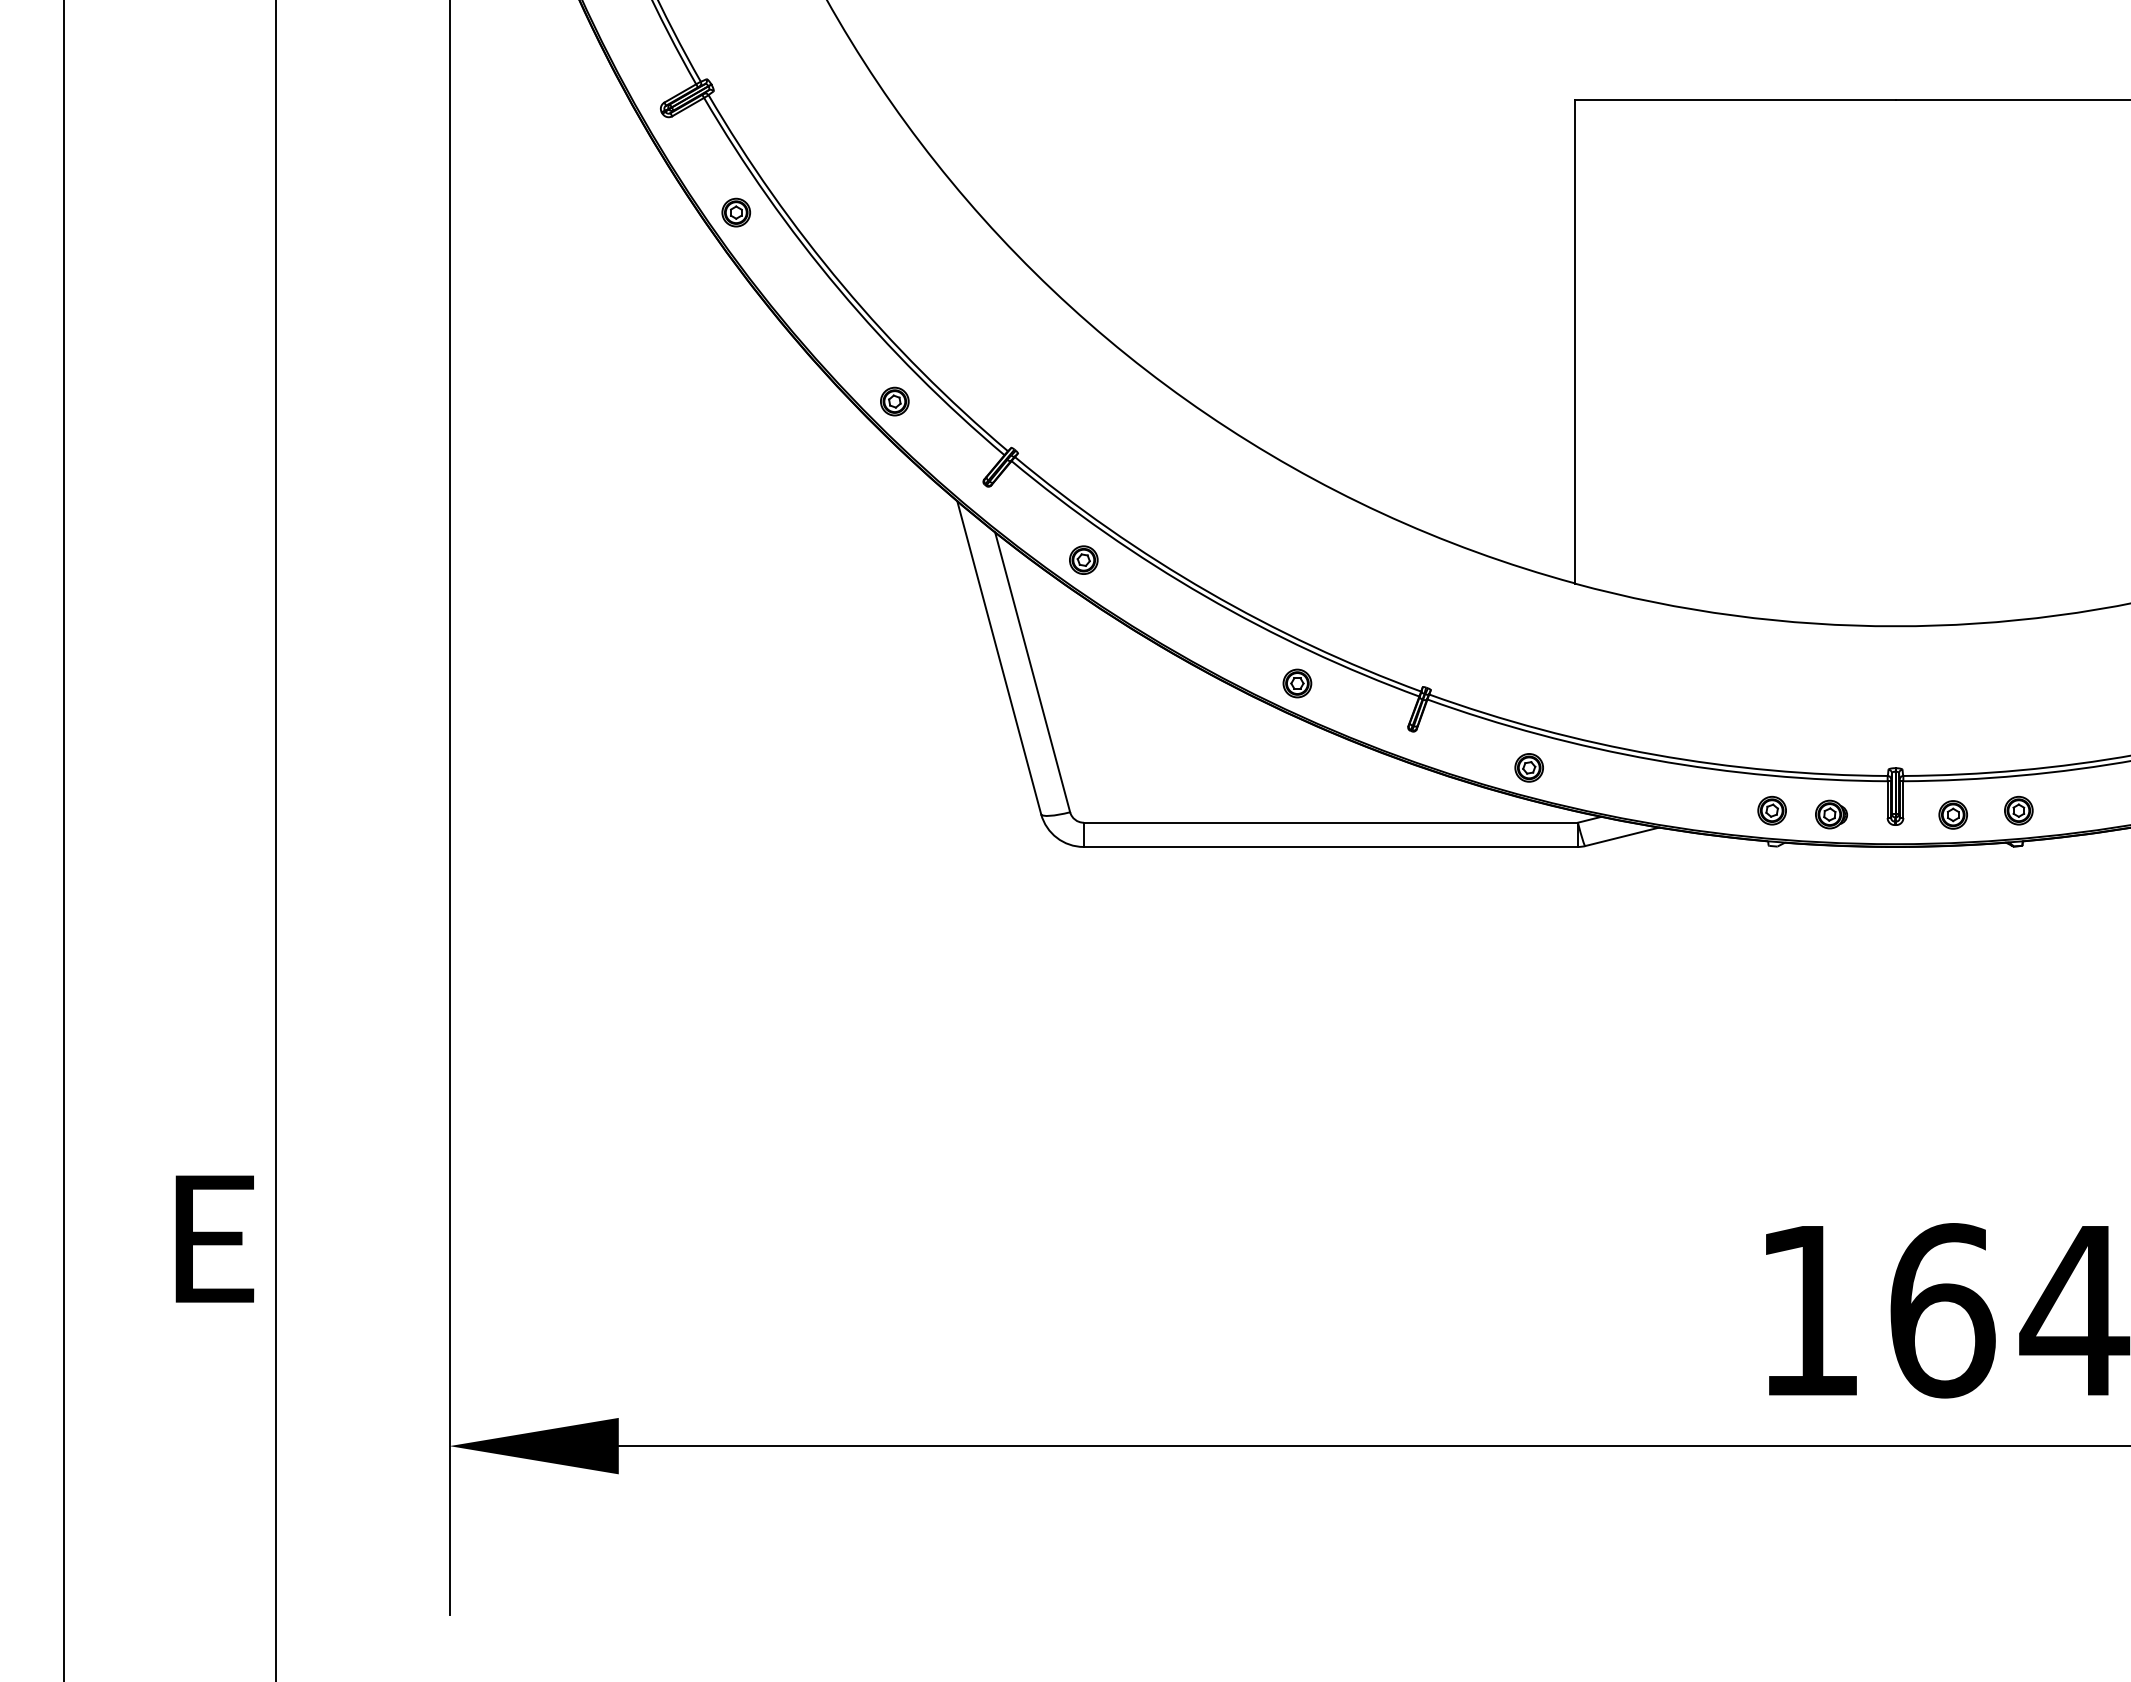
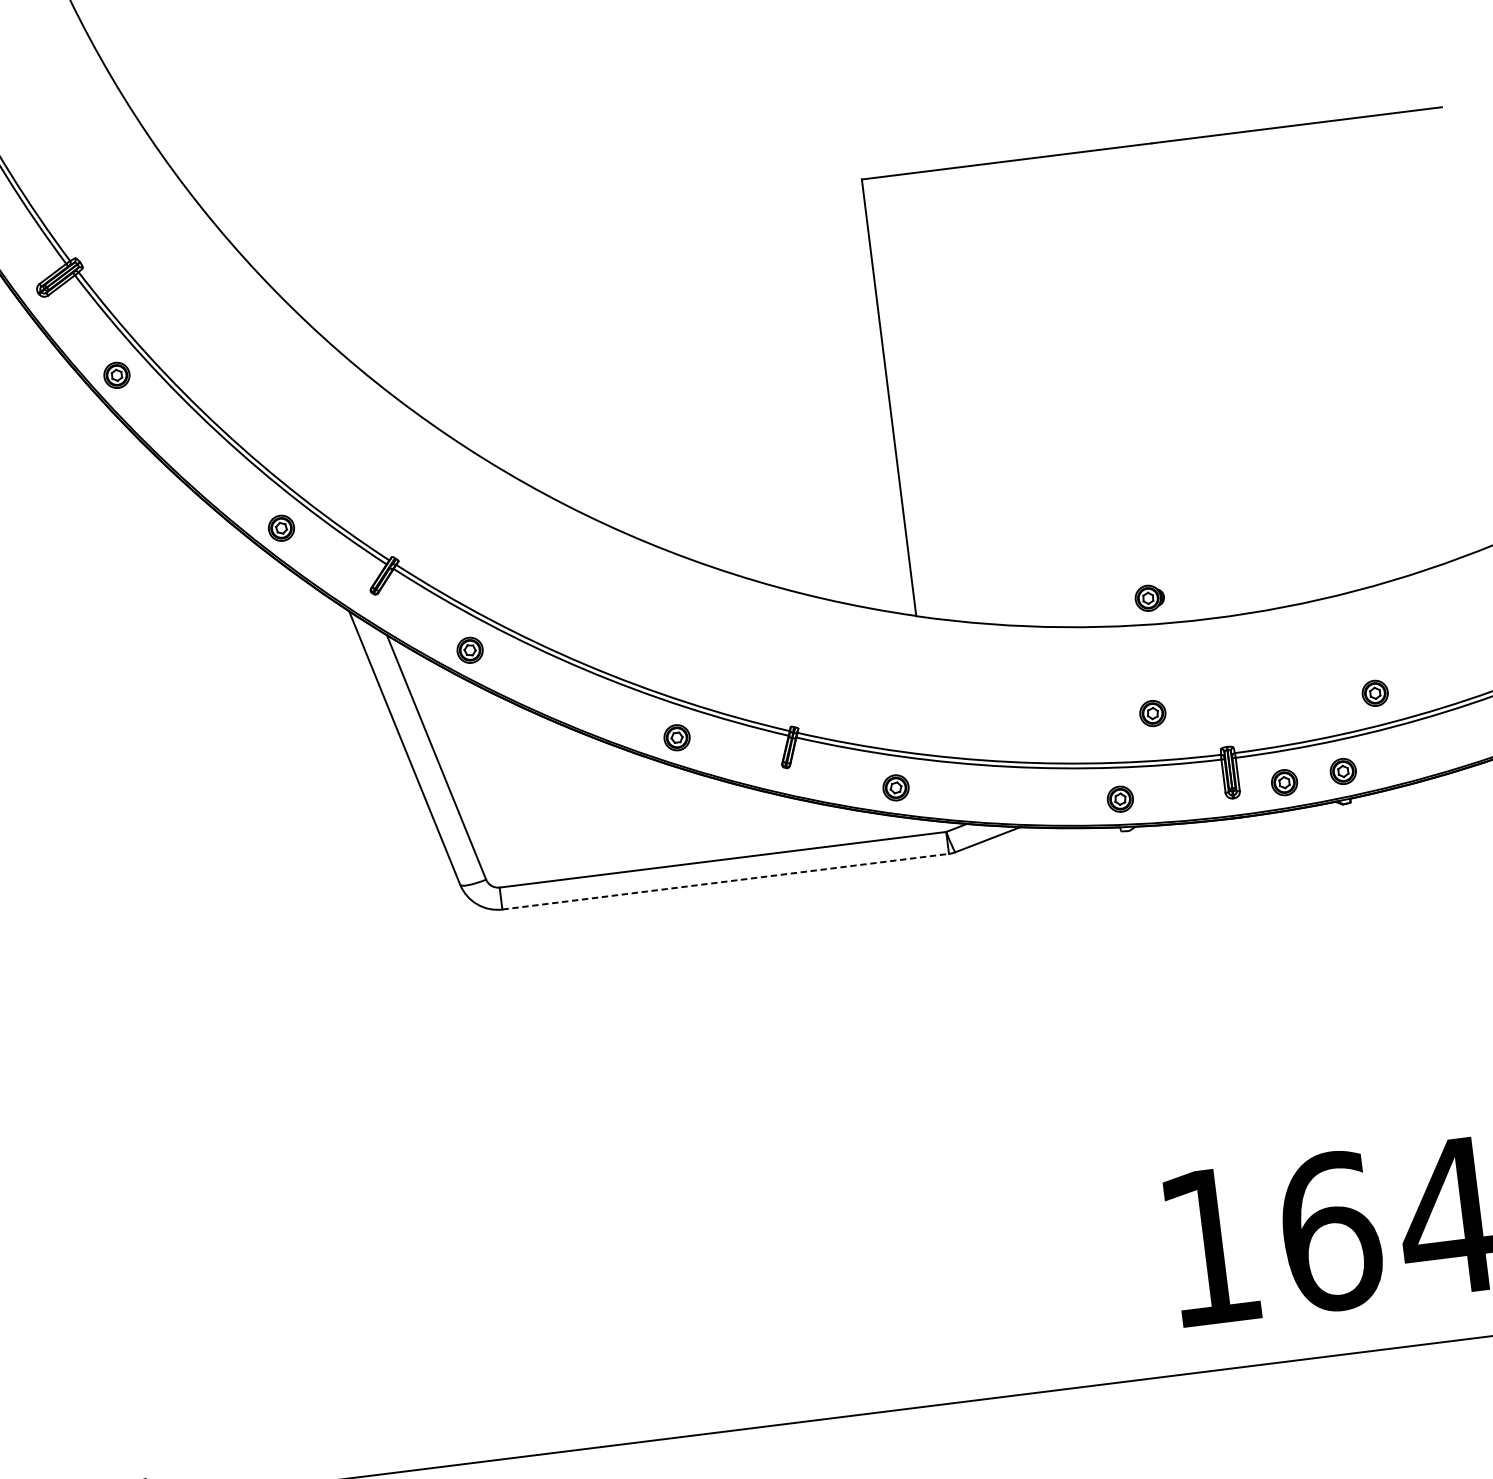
part: (1818, 721) -> (1152, 713), added
part: (2063, 729) -> (1374, 693), added
part: (1831, 814) -> (1149, 598), moved
line: (1331, 846) -> (726, 881), solid -> dashed

